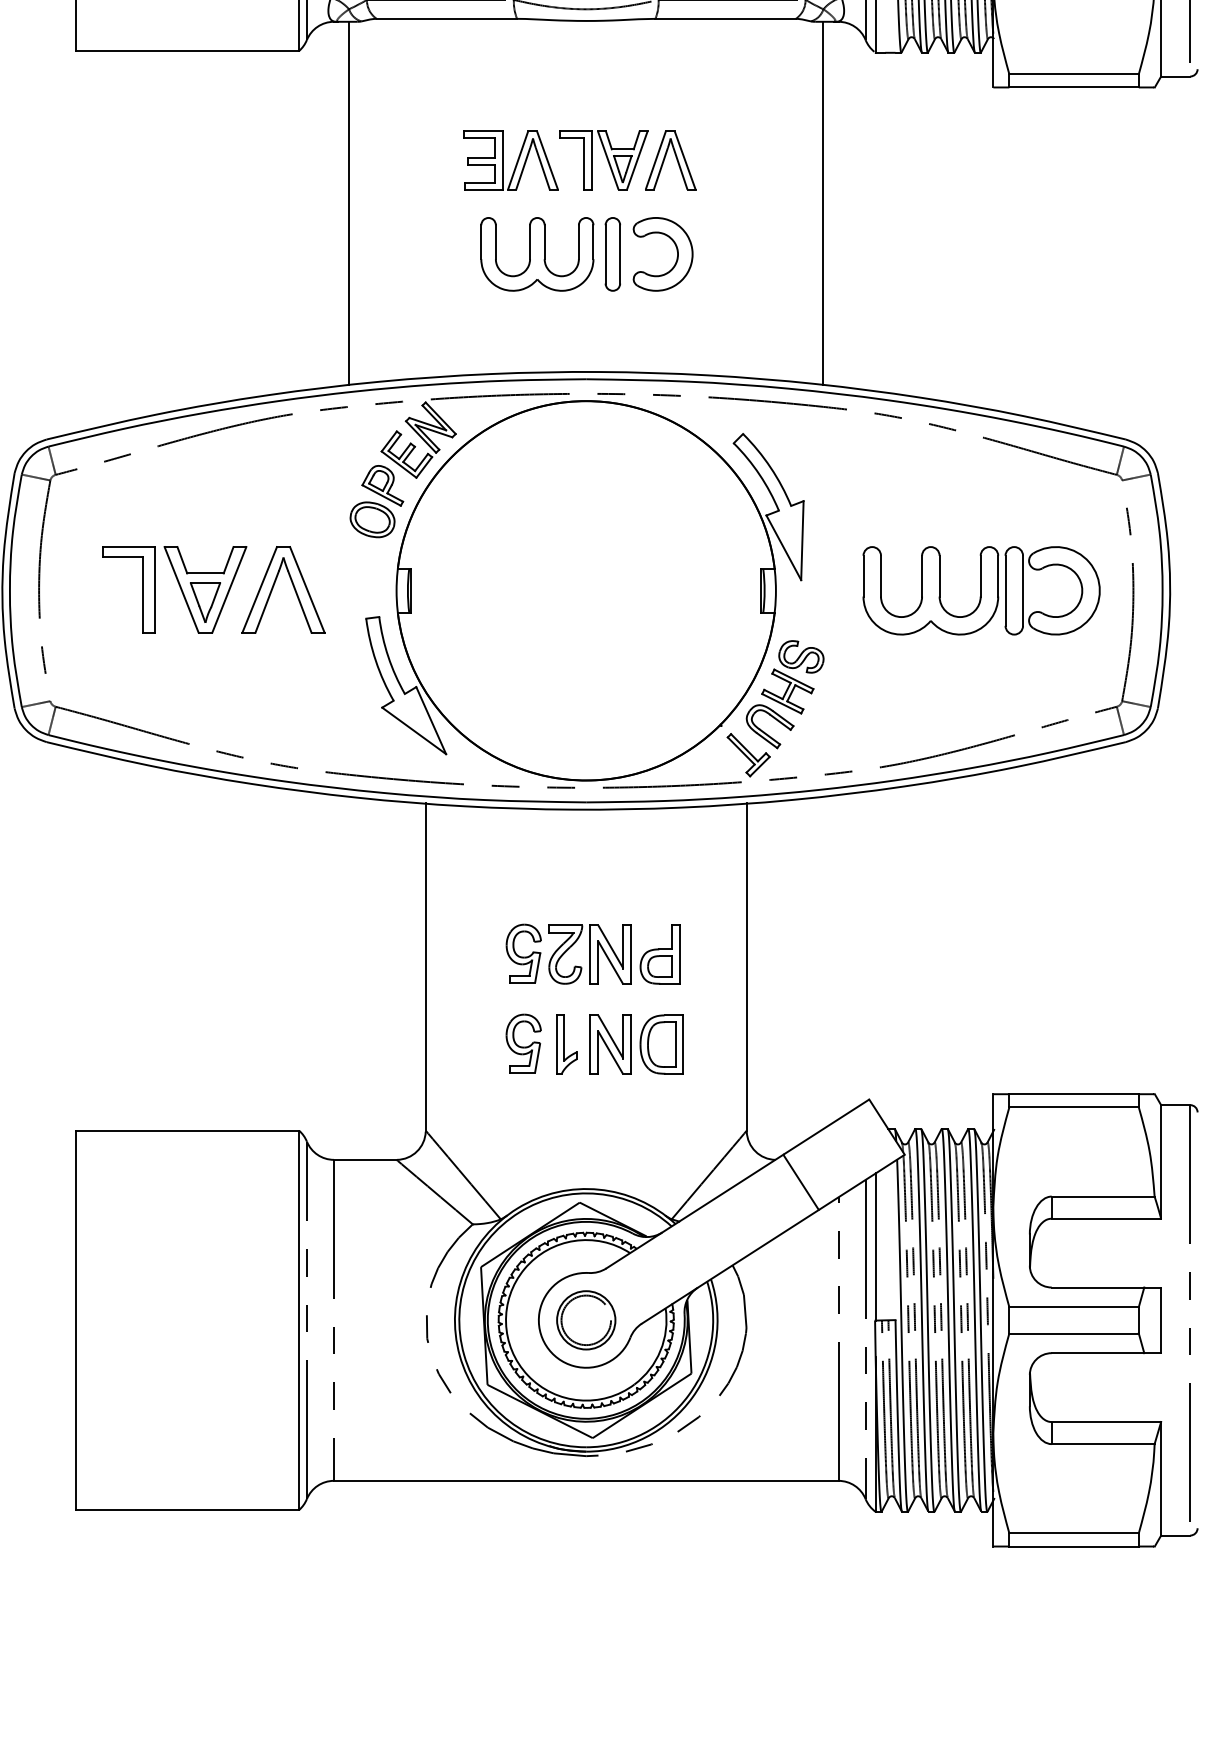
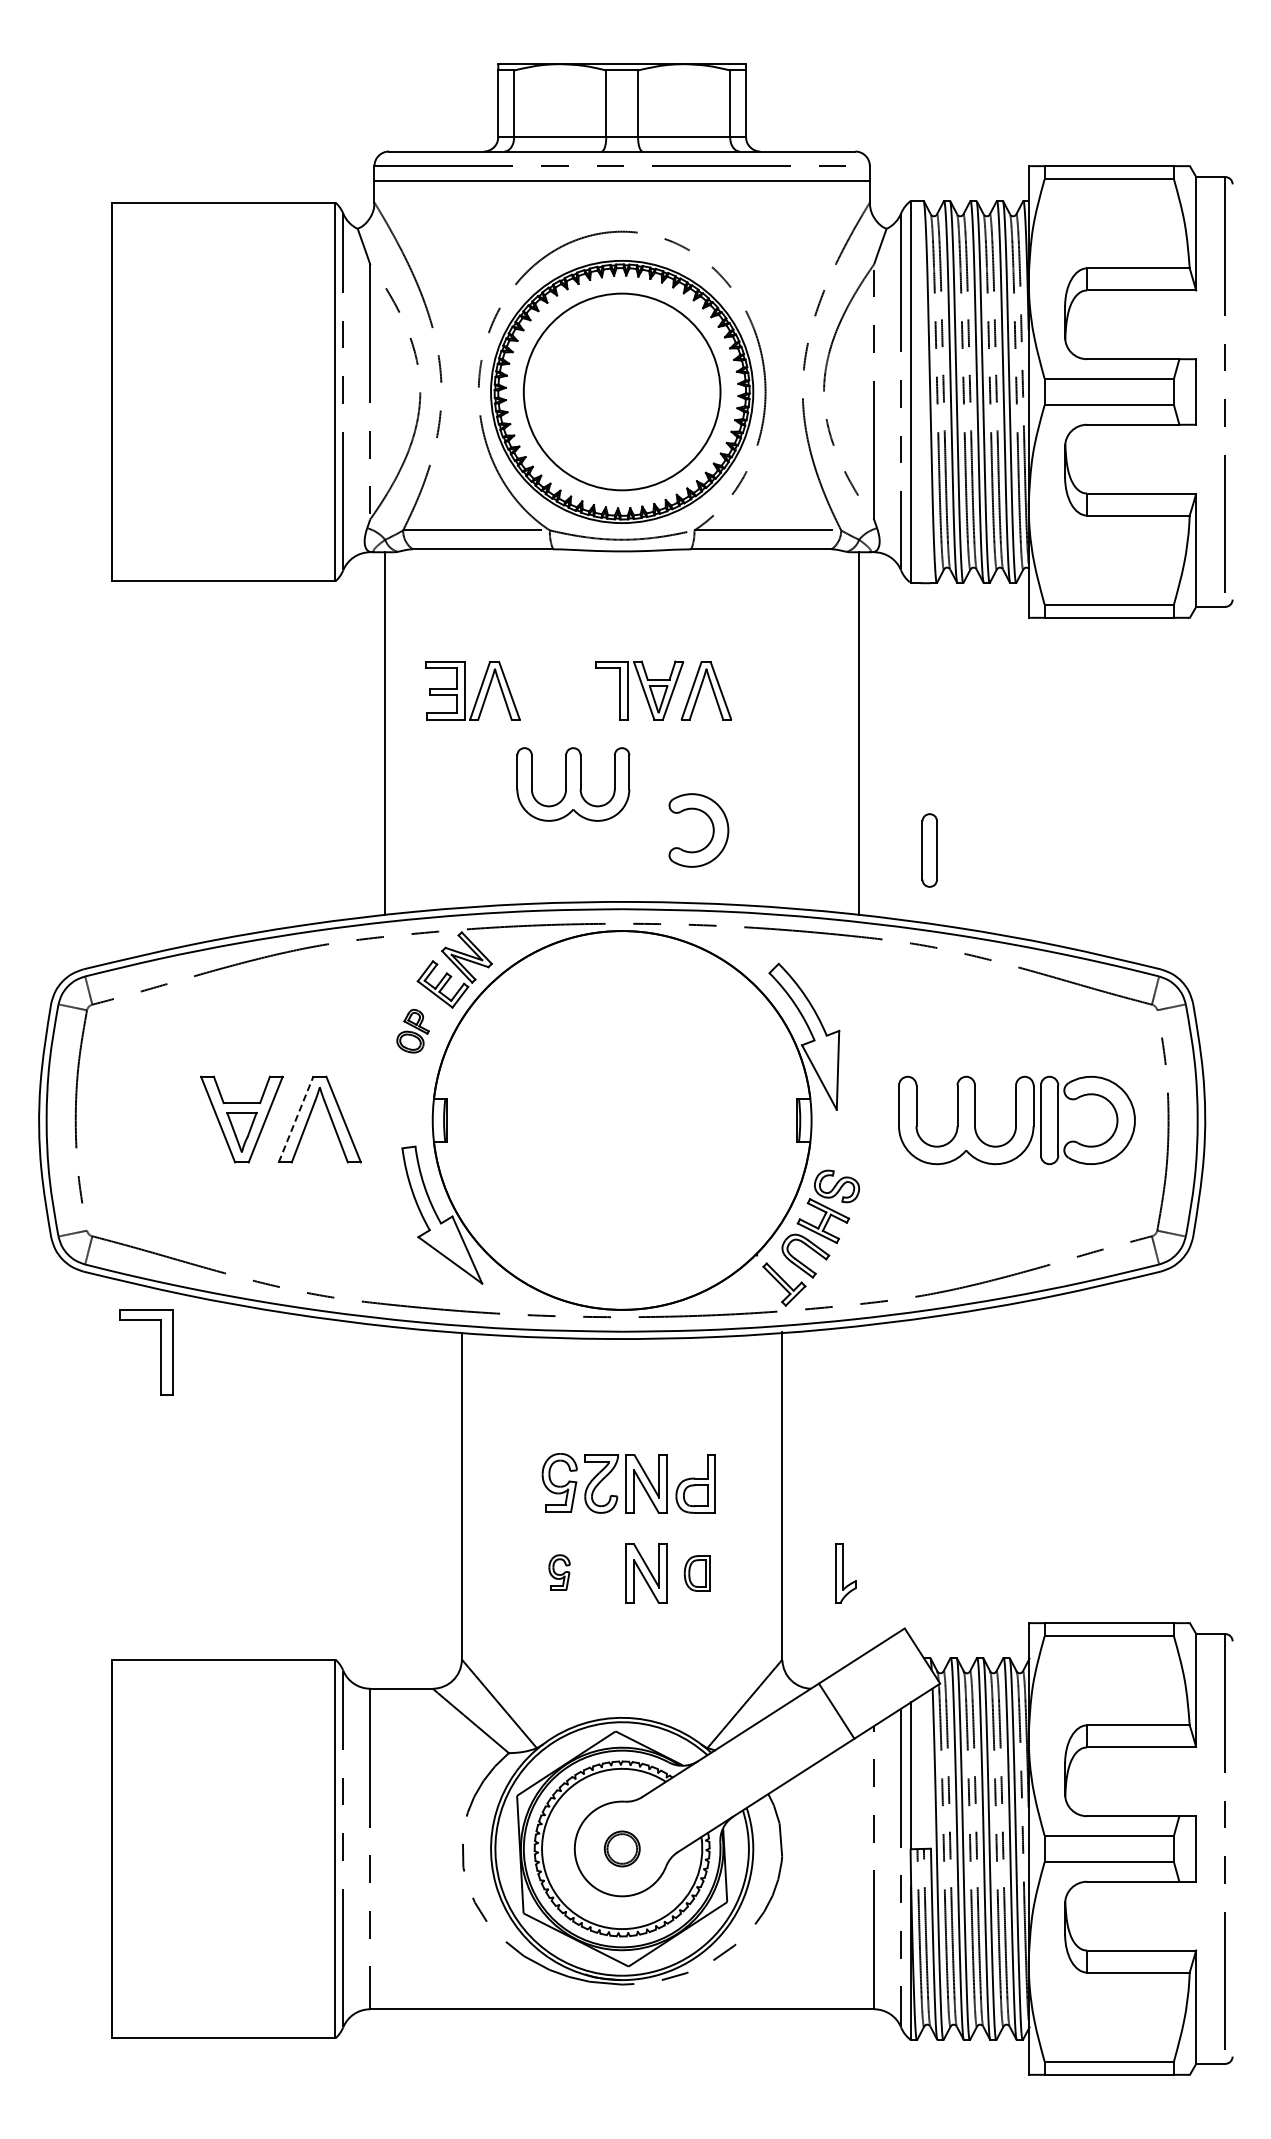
part: (516, 161) -> (478, 691), moved
part: (612, 254) -> (929, 850), moved
part: (676, 254) -> (712, 830), moved
part: (376, 500) -> (412, 1030), size x0.6
part: (142, 589) -> (160, 1352), moved
line: (260, 589) -> (296, 1119), solid -> dashed
part: (523, 1043) -> (559, 1572), size x0.6
part: (566, 1044) -> (845, 1573), moved
part: (661, 1044) -> (697, 1573), size x0.6
part: (586, 1319) -> (622, 1848), size x0.6

